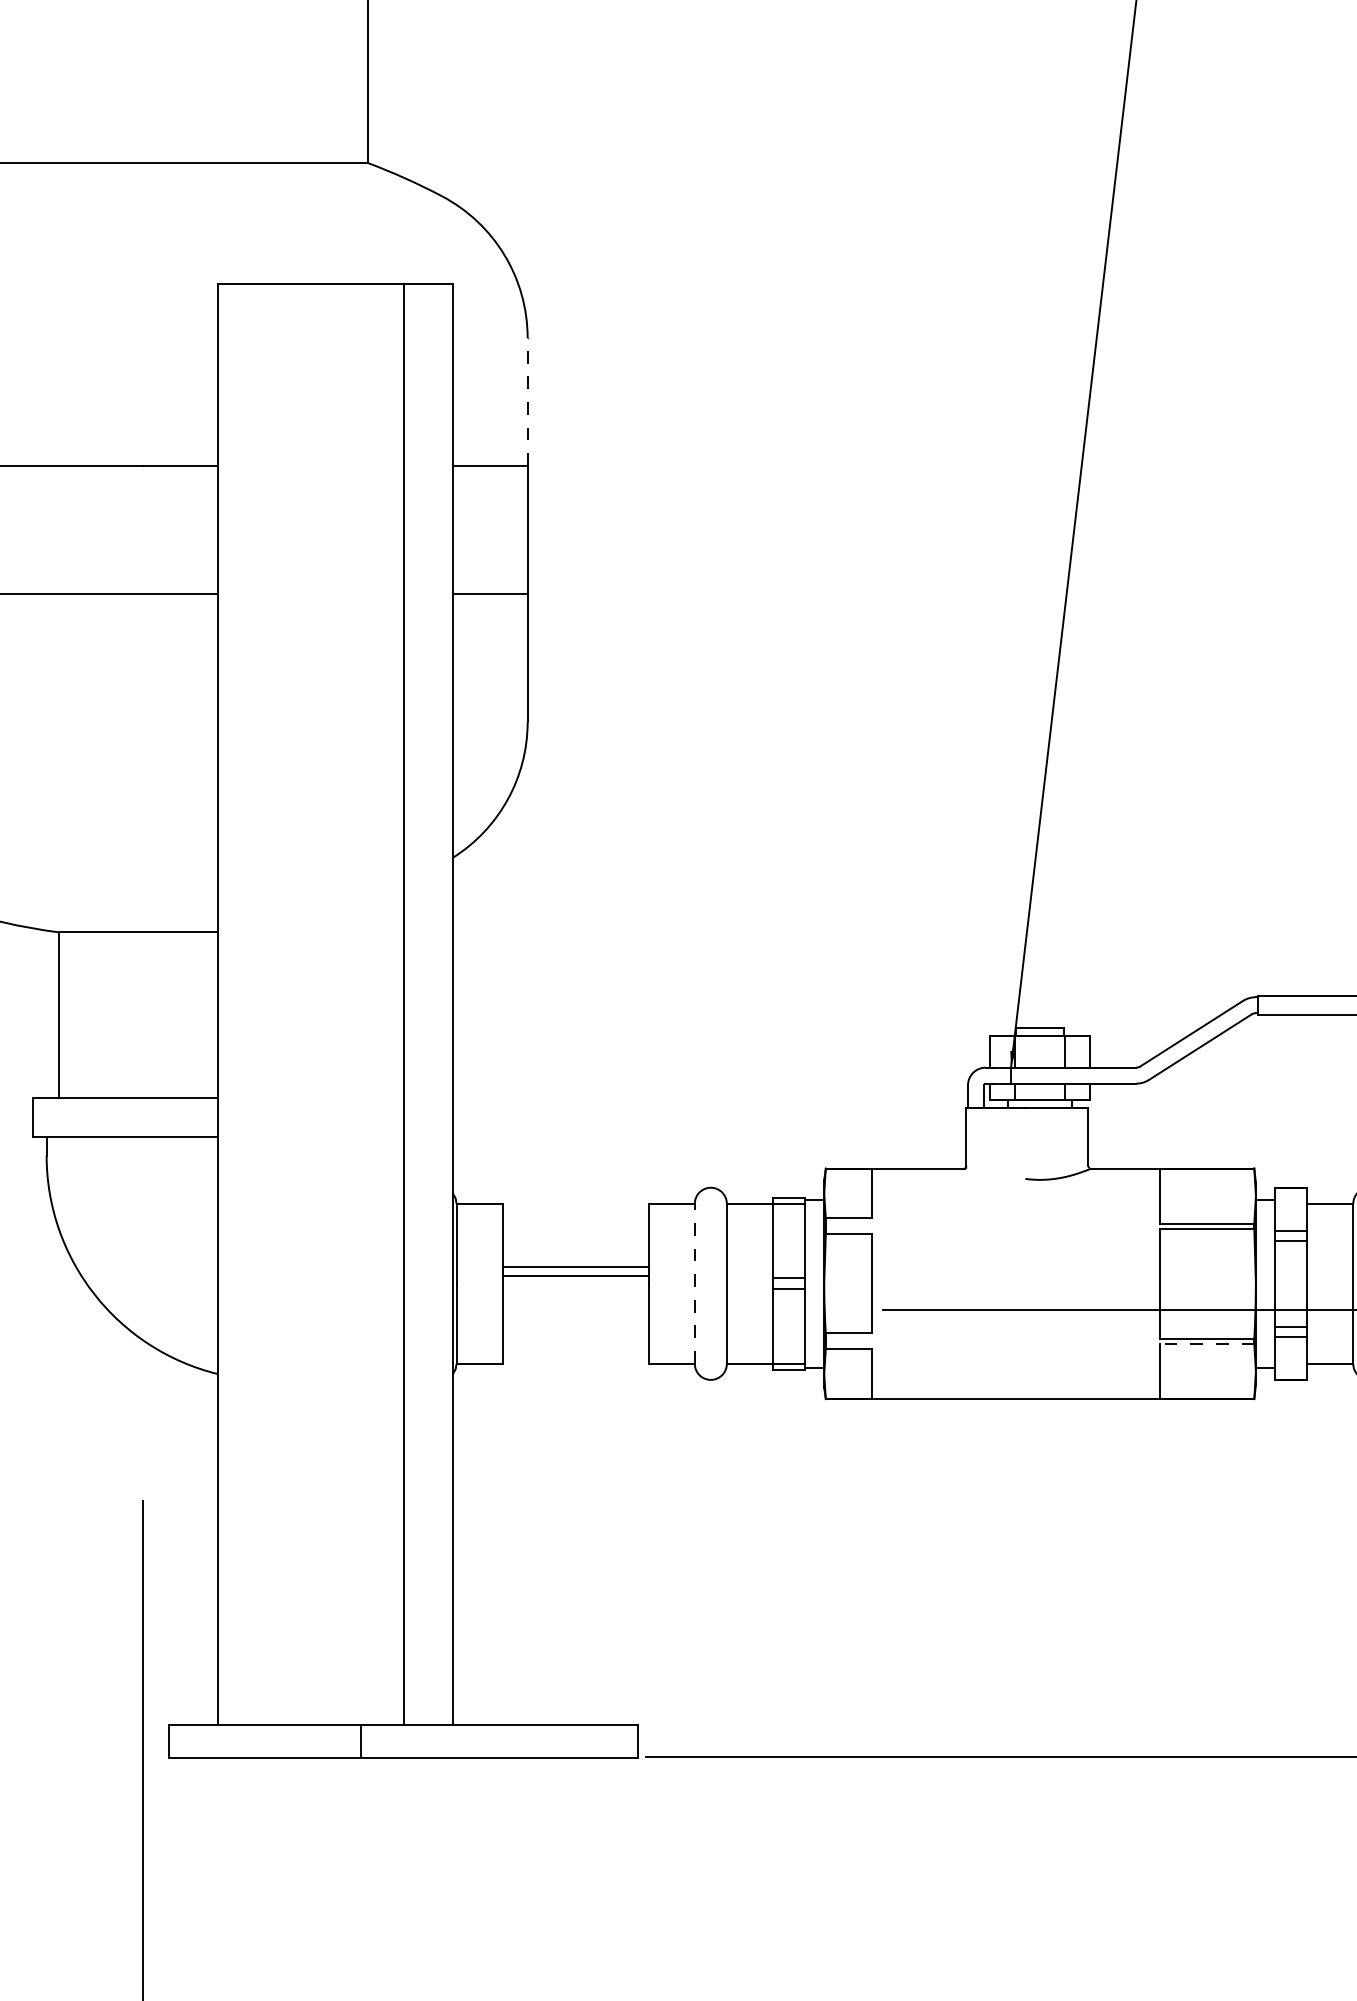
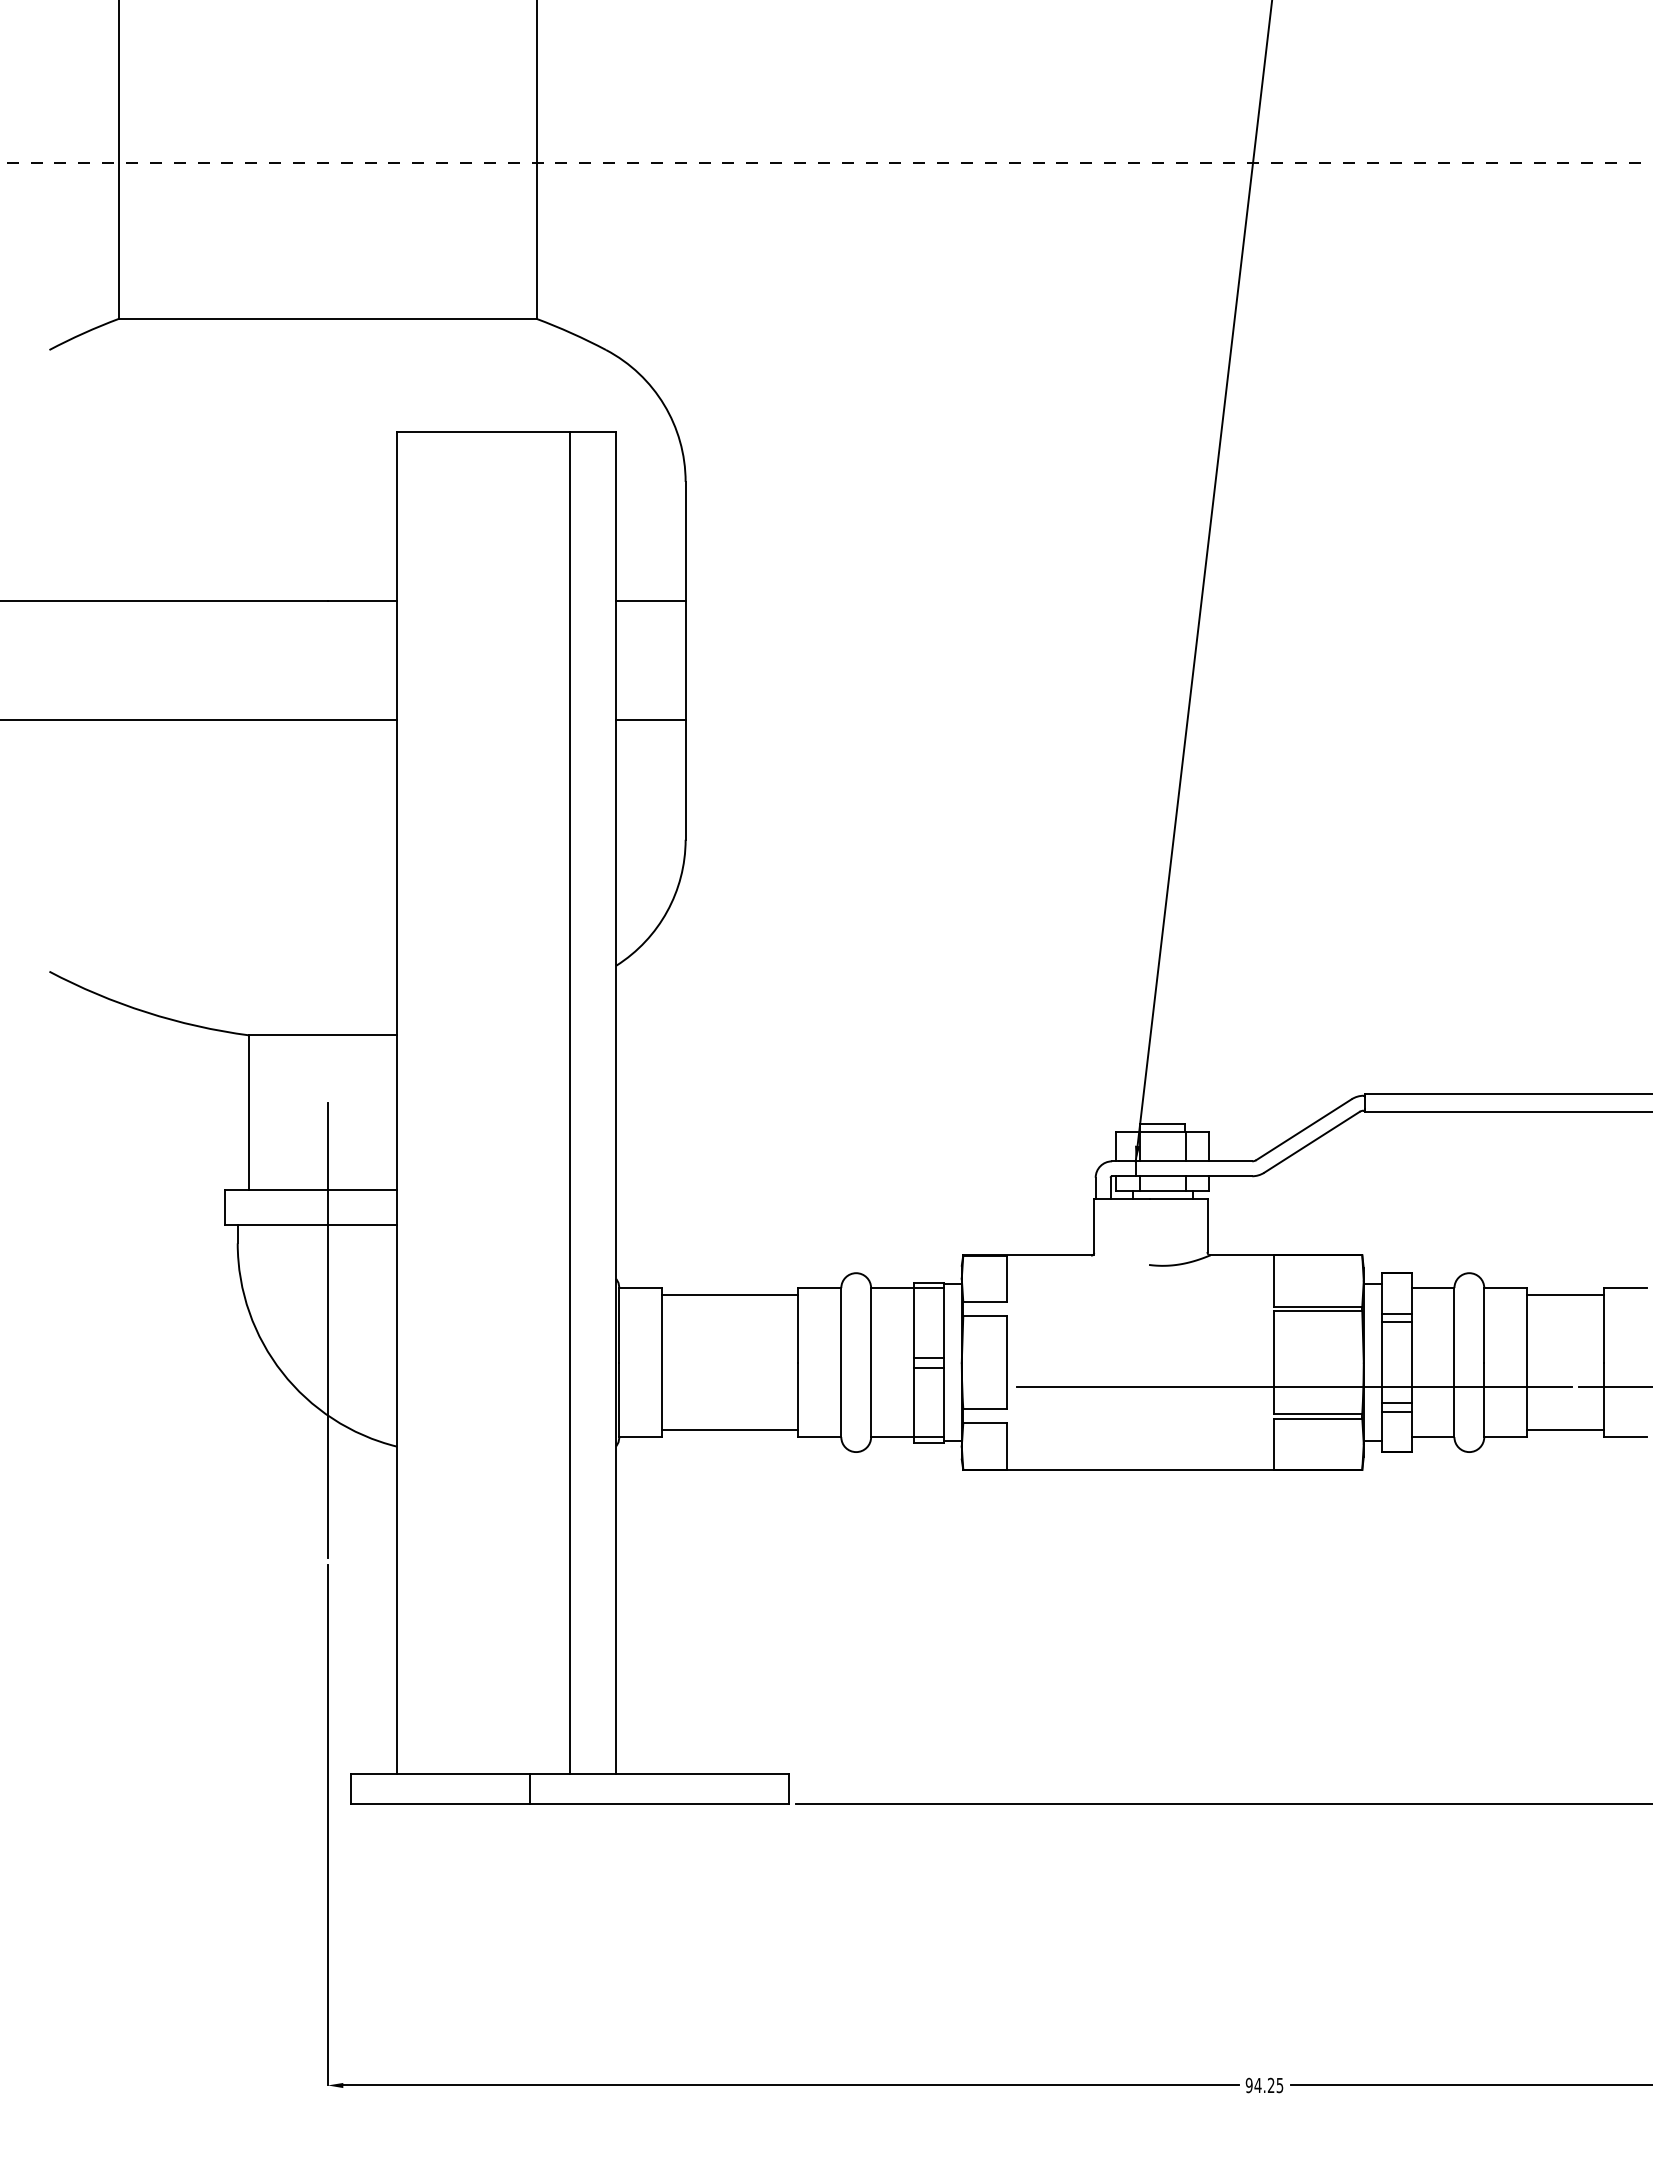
line: (527, 402) -> (685, 541), dashed -> solid
line: (143, 1248) -> (327, 1329), added
line: (575, 1267) -> (730, 1430), moved
line: (575, 1276) -> (730, 1295), moved
line: (695, 1283) -> (841, 1362), dashed -> solid
line: (1207, 1343) -> (1318, 1418), dashed -> solid

